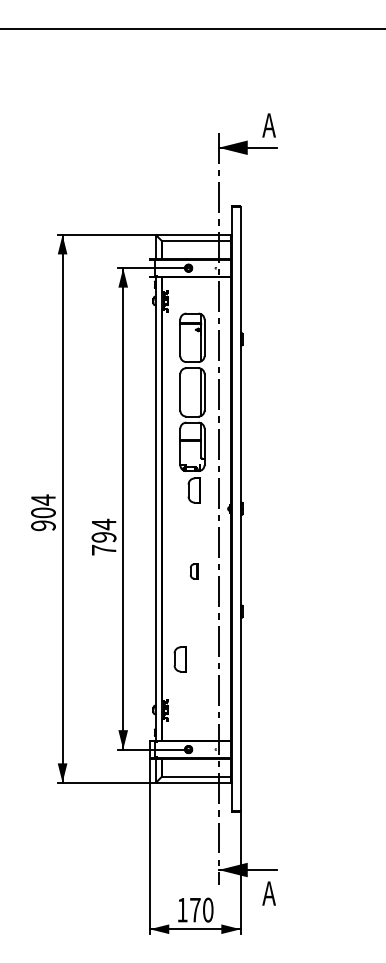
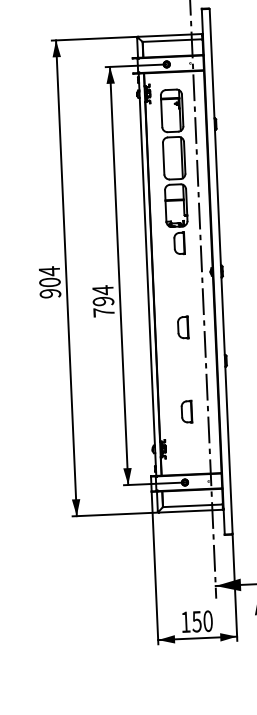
part: (192, 407) -> (174, 171), moved
part: (193, 571) -> (182, 327), size x1.67
part: (179, 659) -> (186, 411), moved
text: (194, 910) -> (196, 622), 170 -> 150

